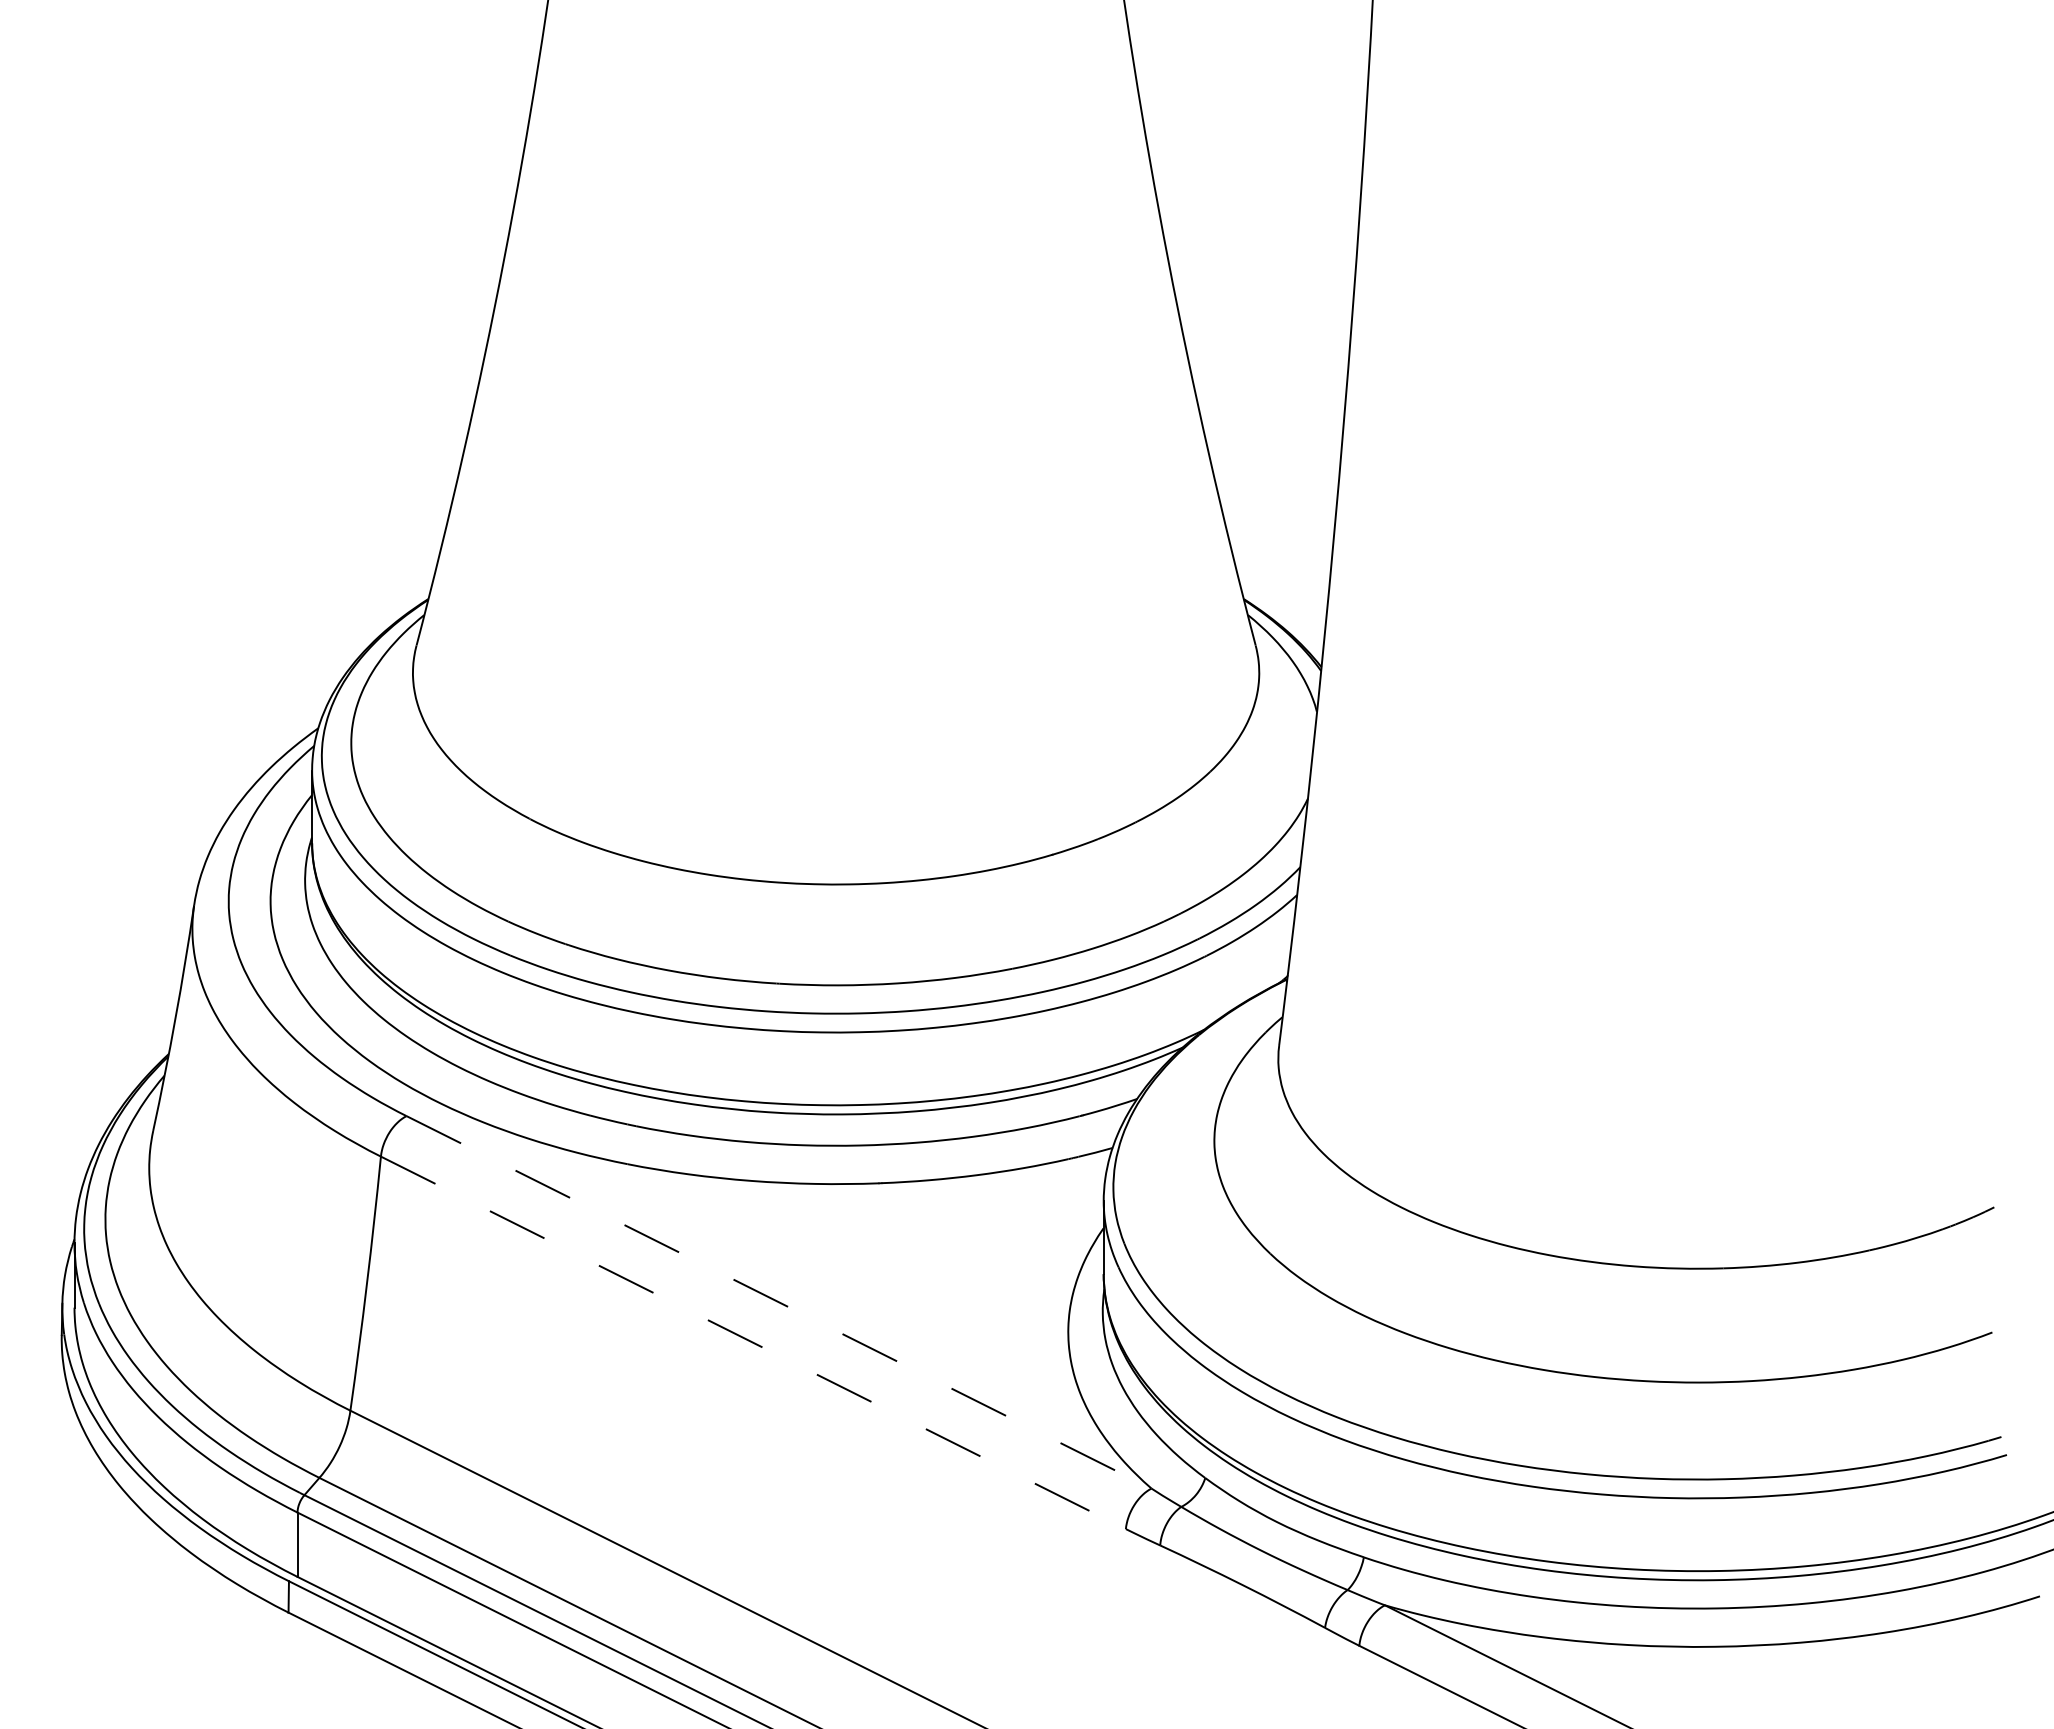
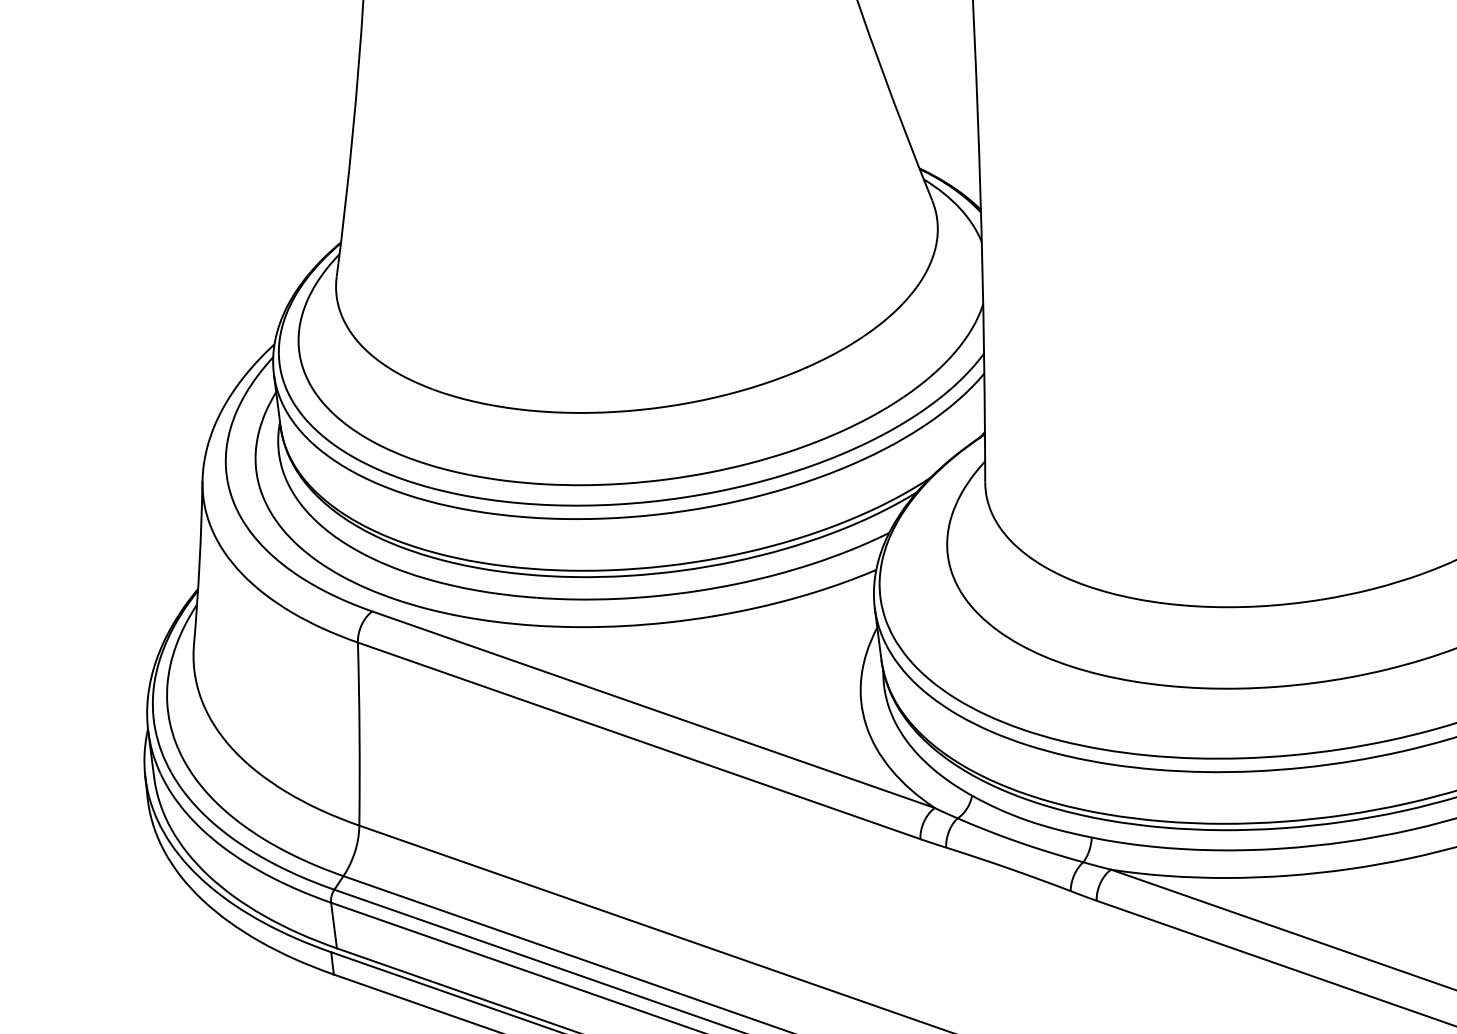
line: (779, 1302) -> (653, 709), dashed -> solid
line: (753, 1343) -> (639, 741), dashed -> solid

